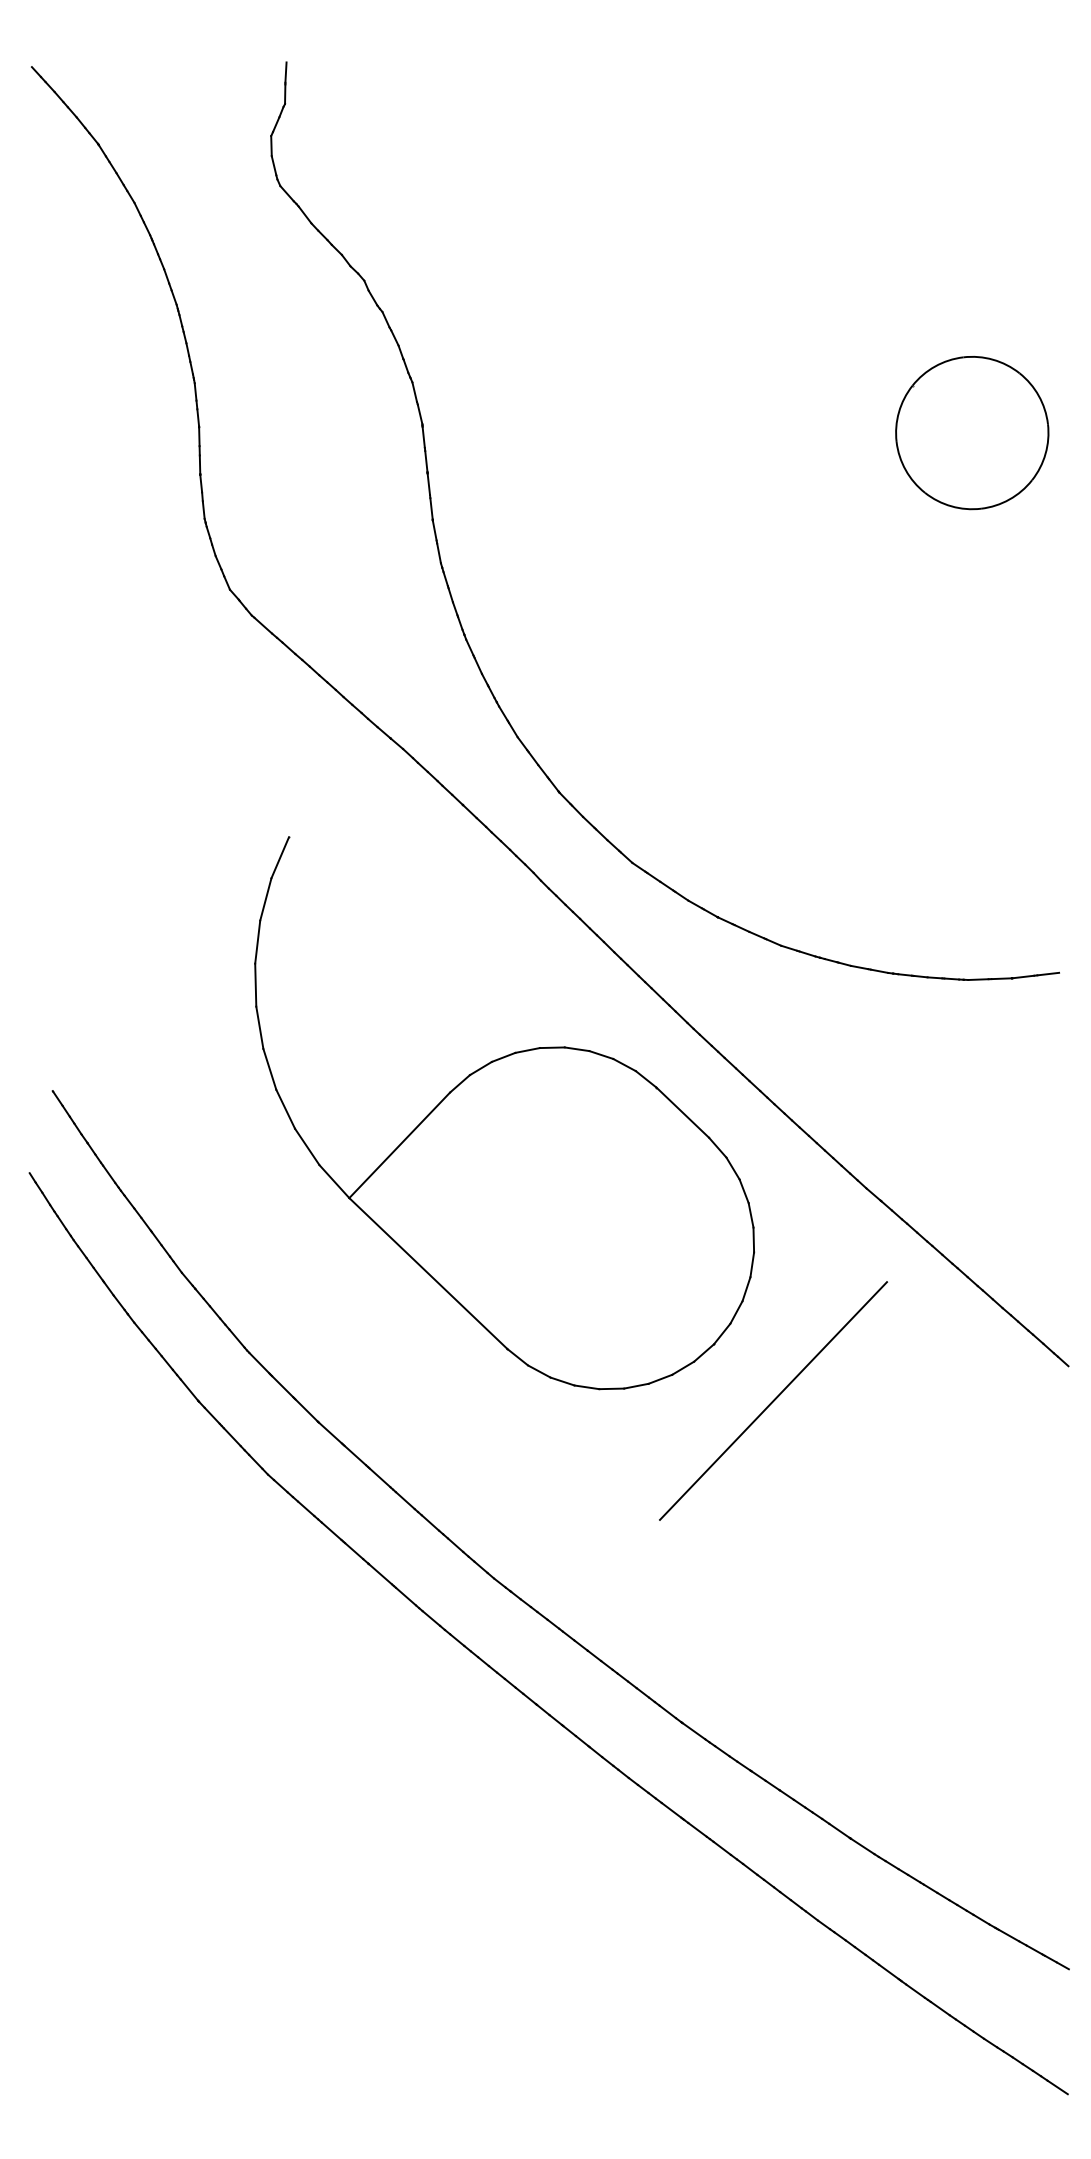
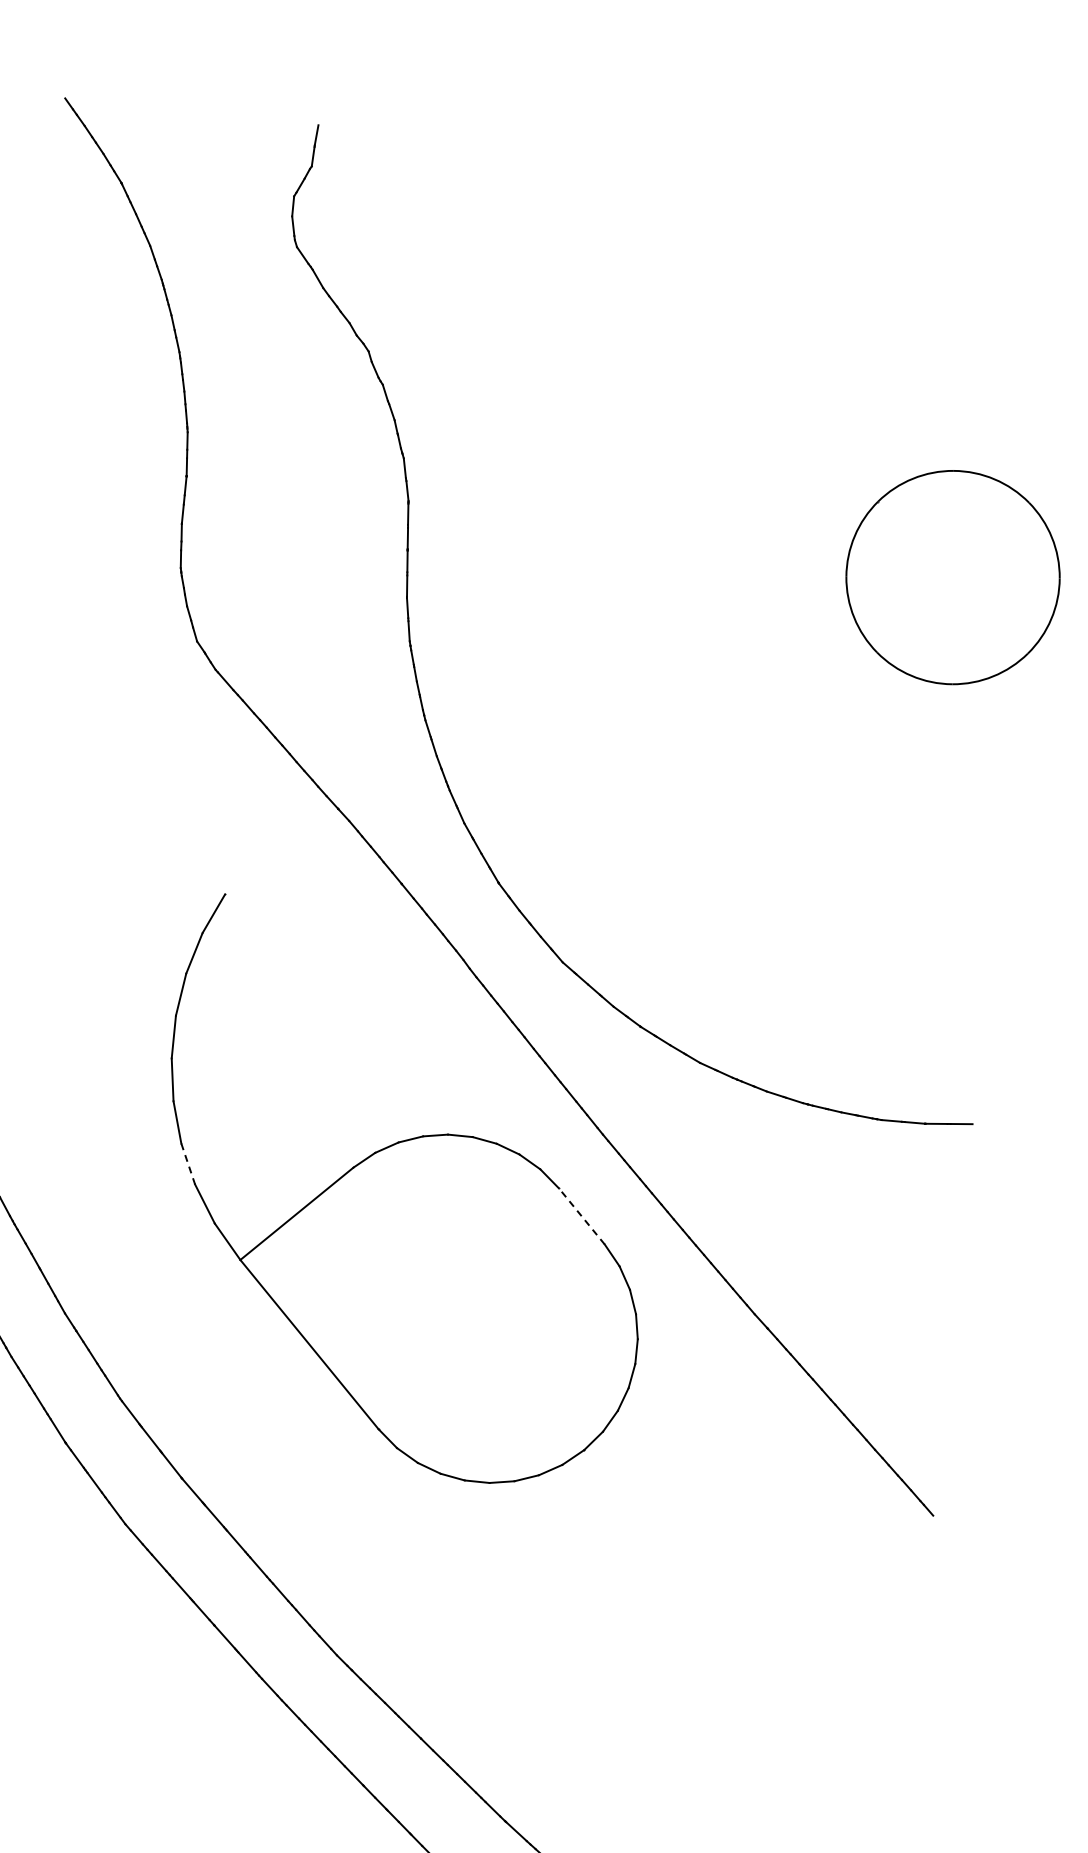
part: (972, 433) -> (953, 578), size x1.4
line: (285, 1109) -> (187, 1164), solid -> dashed
line: (682, 1112) -> (581, 1216), solid -> dashed
line: (773, 1400) -> (636, 1513), removed

